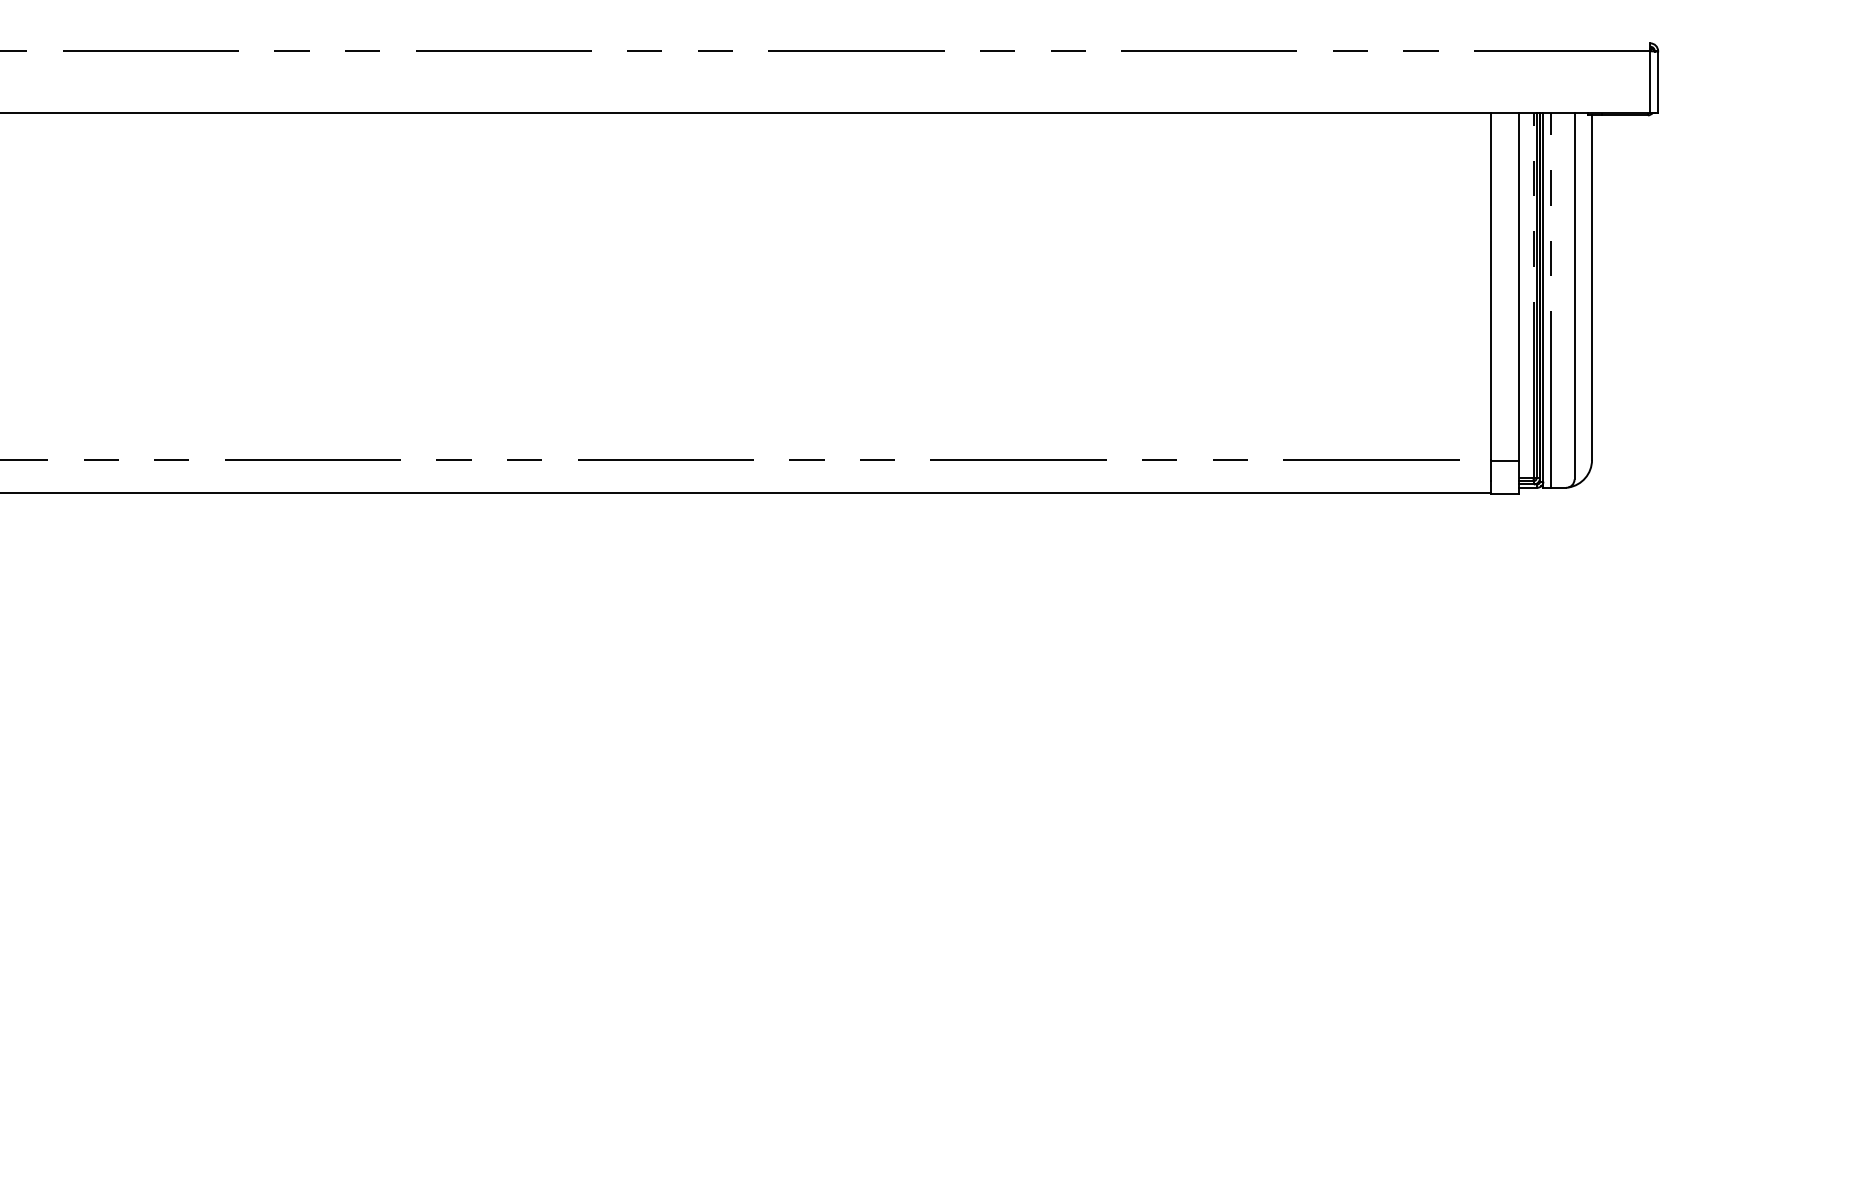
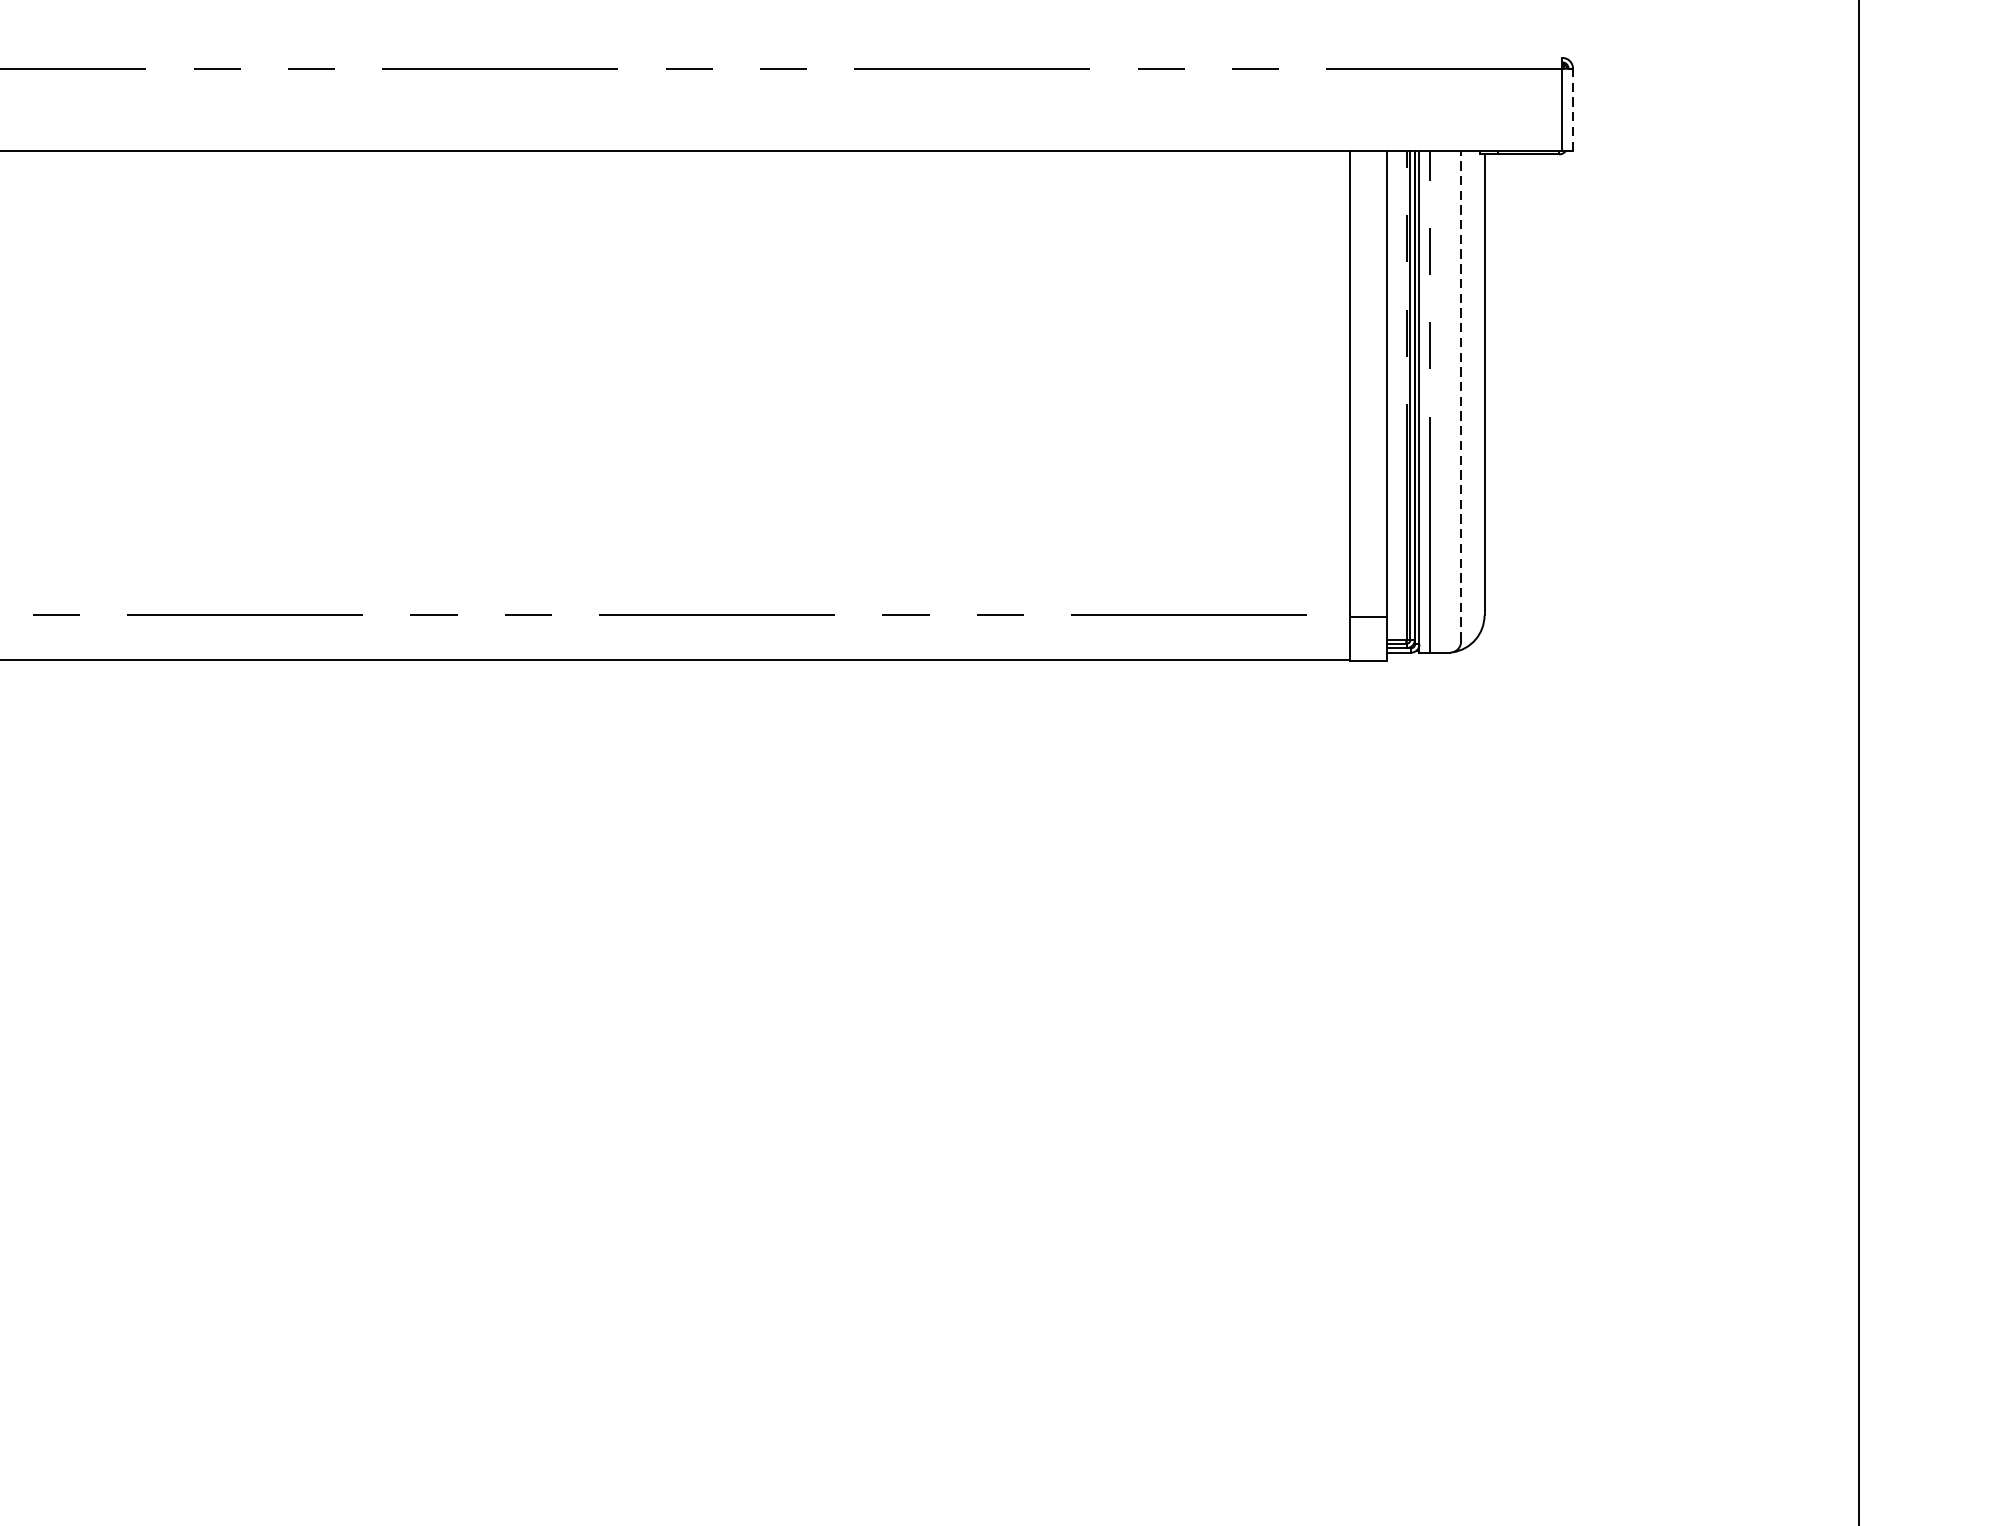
line: (1658, 82) -> (1573, 110), solid -> dashed
line: (1574, 295) -> (1461, 395), solid -> dashed

